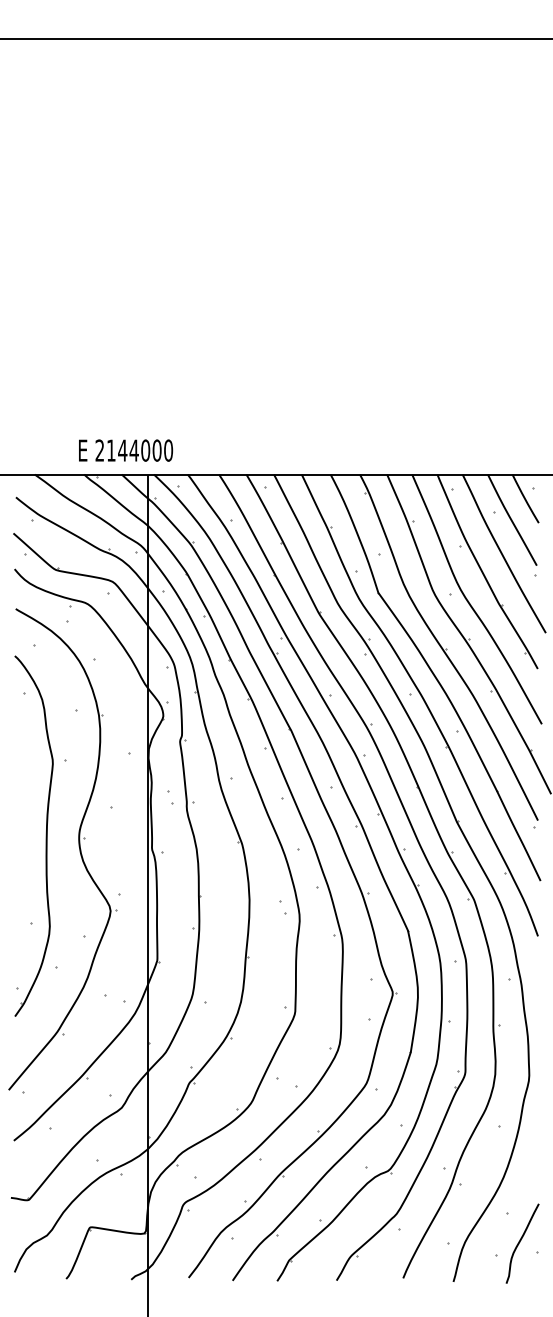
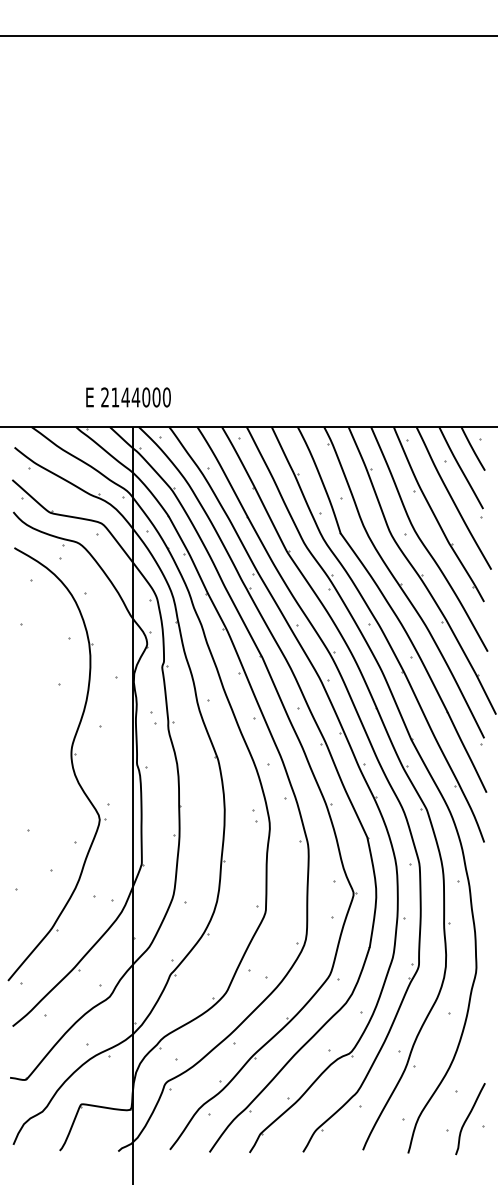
text: (125, 450) -> (128, 397), moved
part: (45, 835) -> (41, 751), removed

